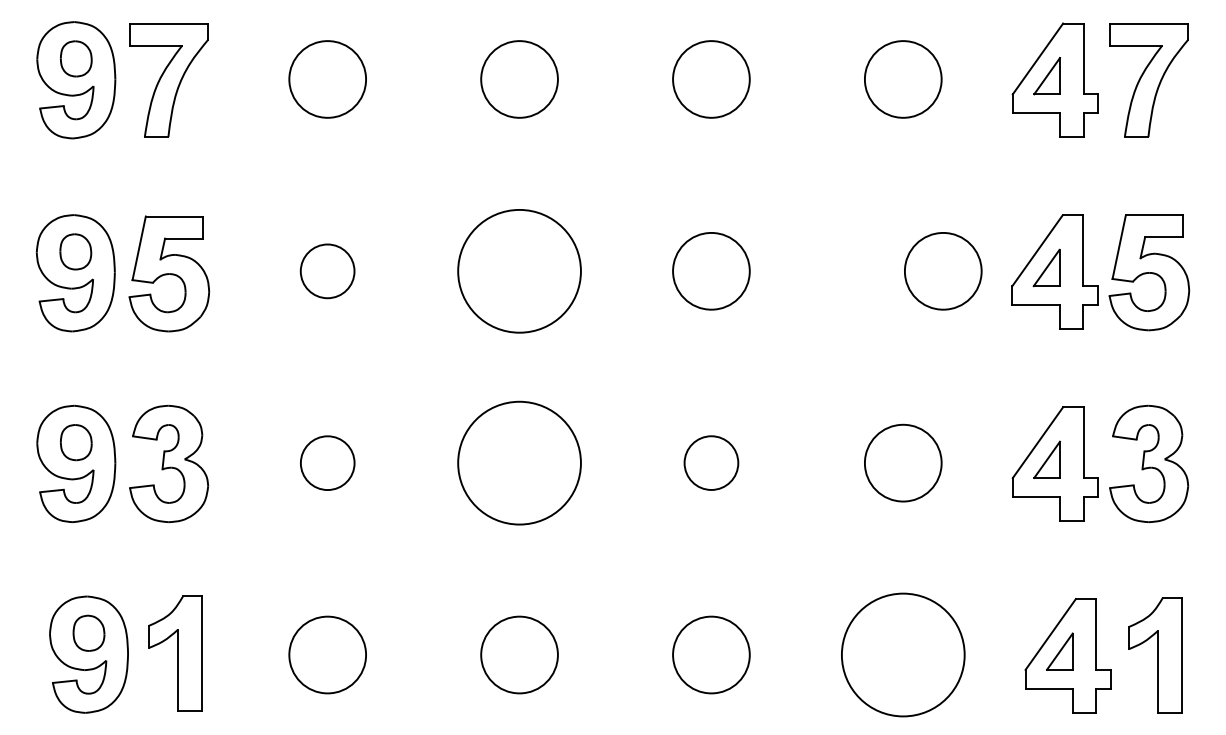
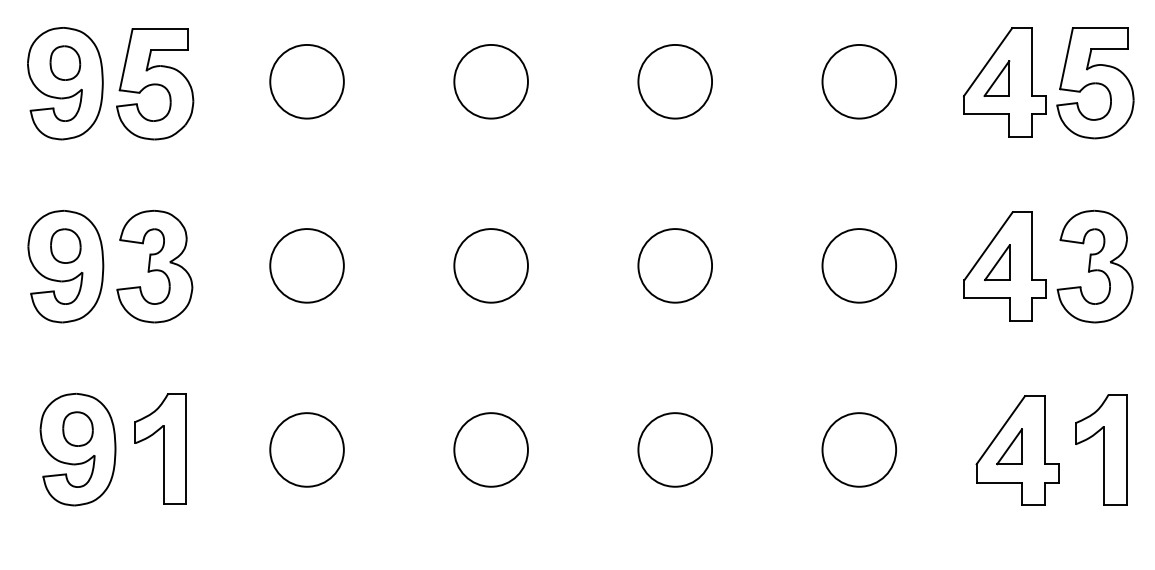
circle: (519, 270) -> (491, 81), size x0.62
circle: (327, 271) -> (306, 81), size x1.43
circle: (943, 271) -> (859, 81), moved
circle: (327, 462) -> (306, 265), size x1.43
circle: (519, 462) -> (491, 265), size x0.62
circle: (711, 462) -> (675, 265), size x1.43
circle: (902, 654) -> (858, 449), size x0.62

